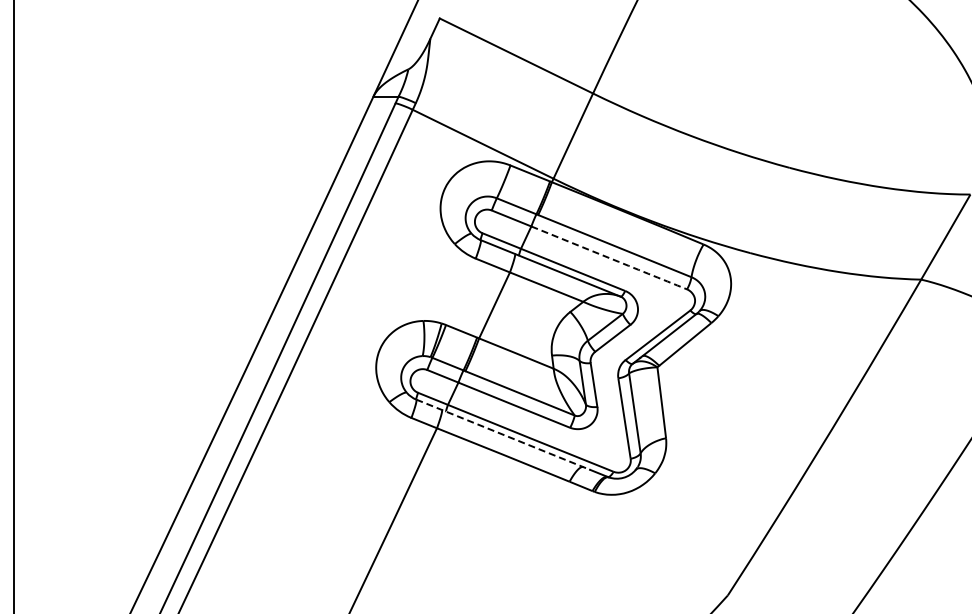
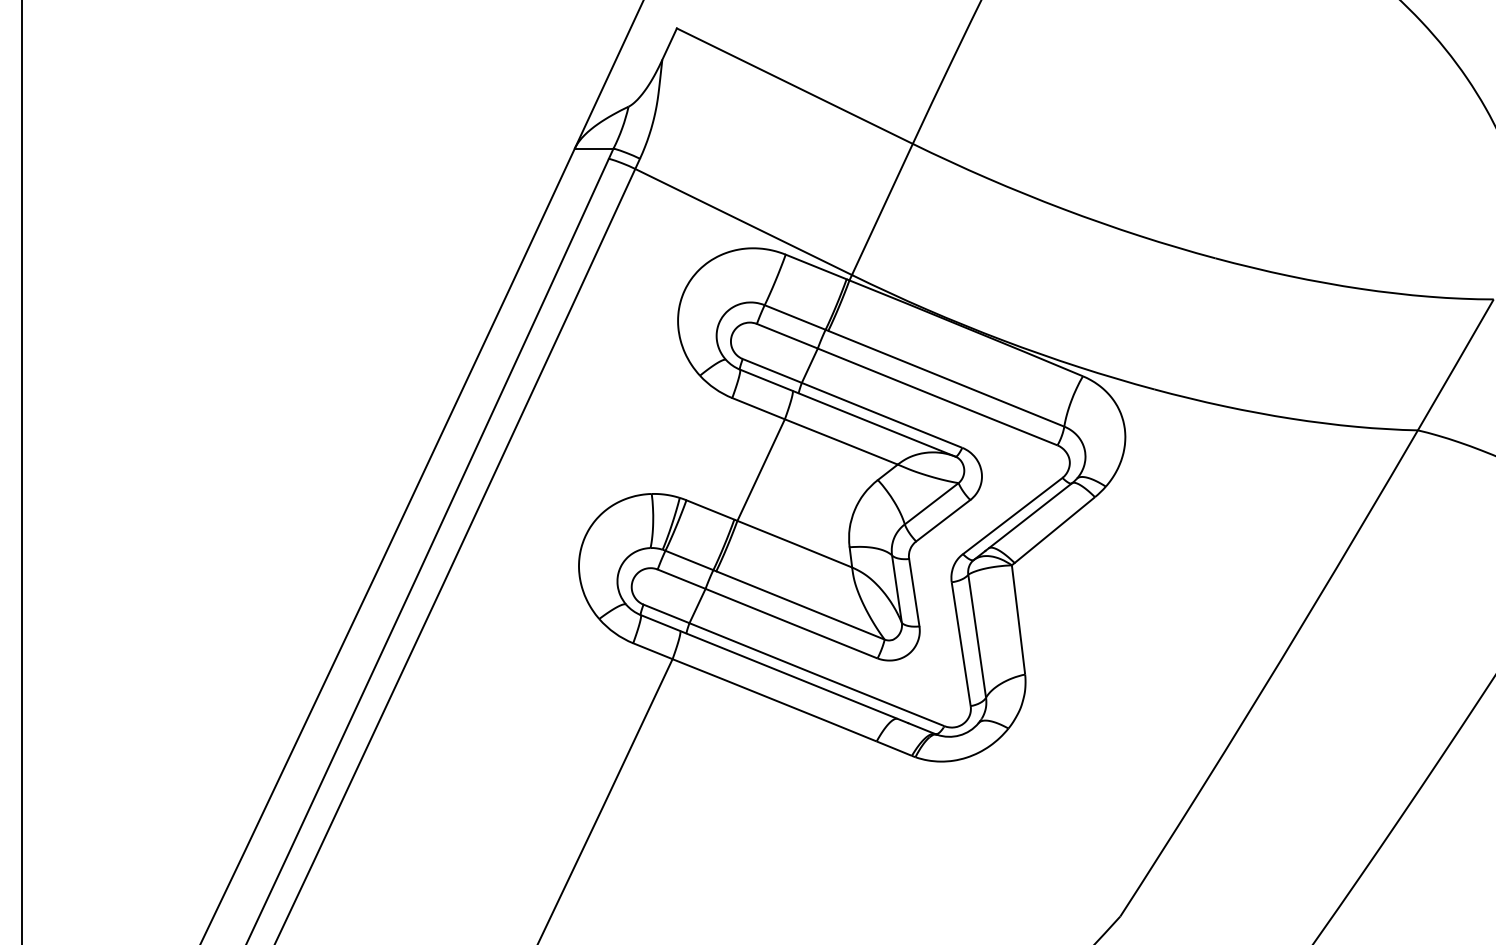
arc: (609, 258) -> (938, 397), dashed -> solid
line: (503, 434) -> (774, 668), dashed -> solid

